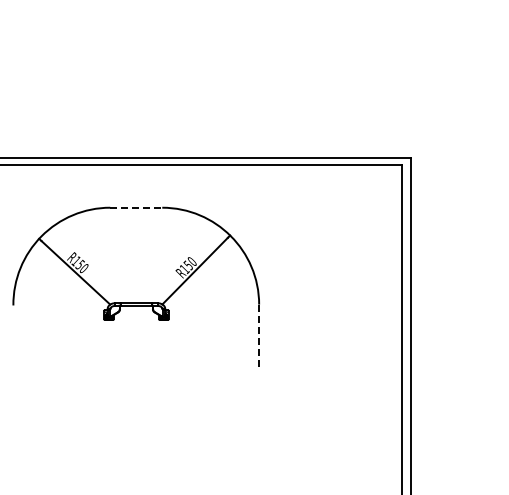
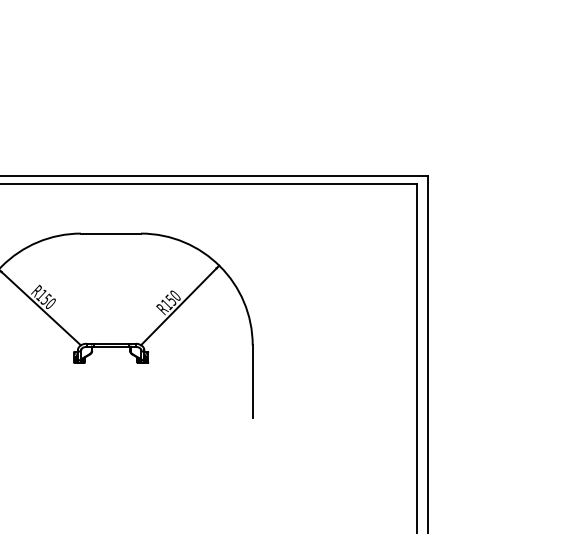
line: (136, 207) -> (111, 233), dashed -> solid
line: (259, 336) -> (253, 382), dashed -> solid

